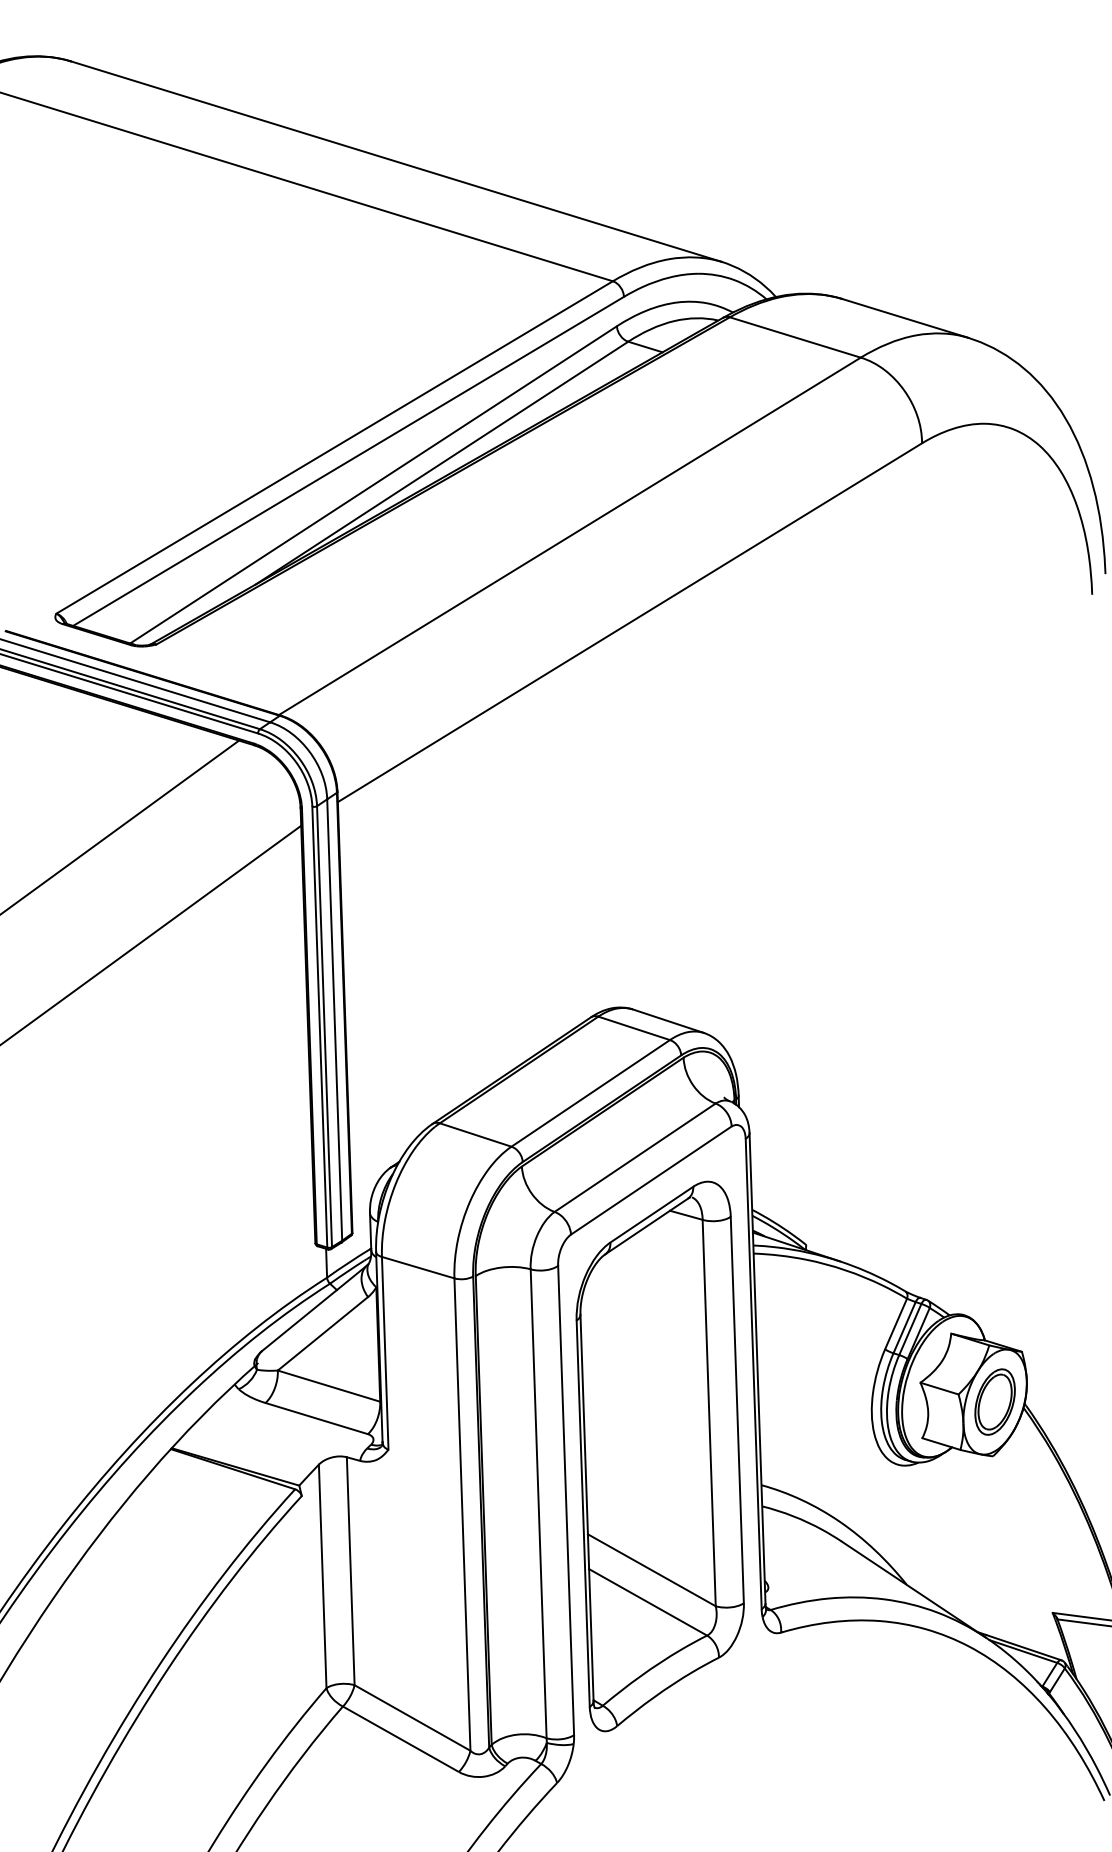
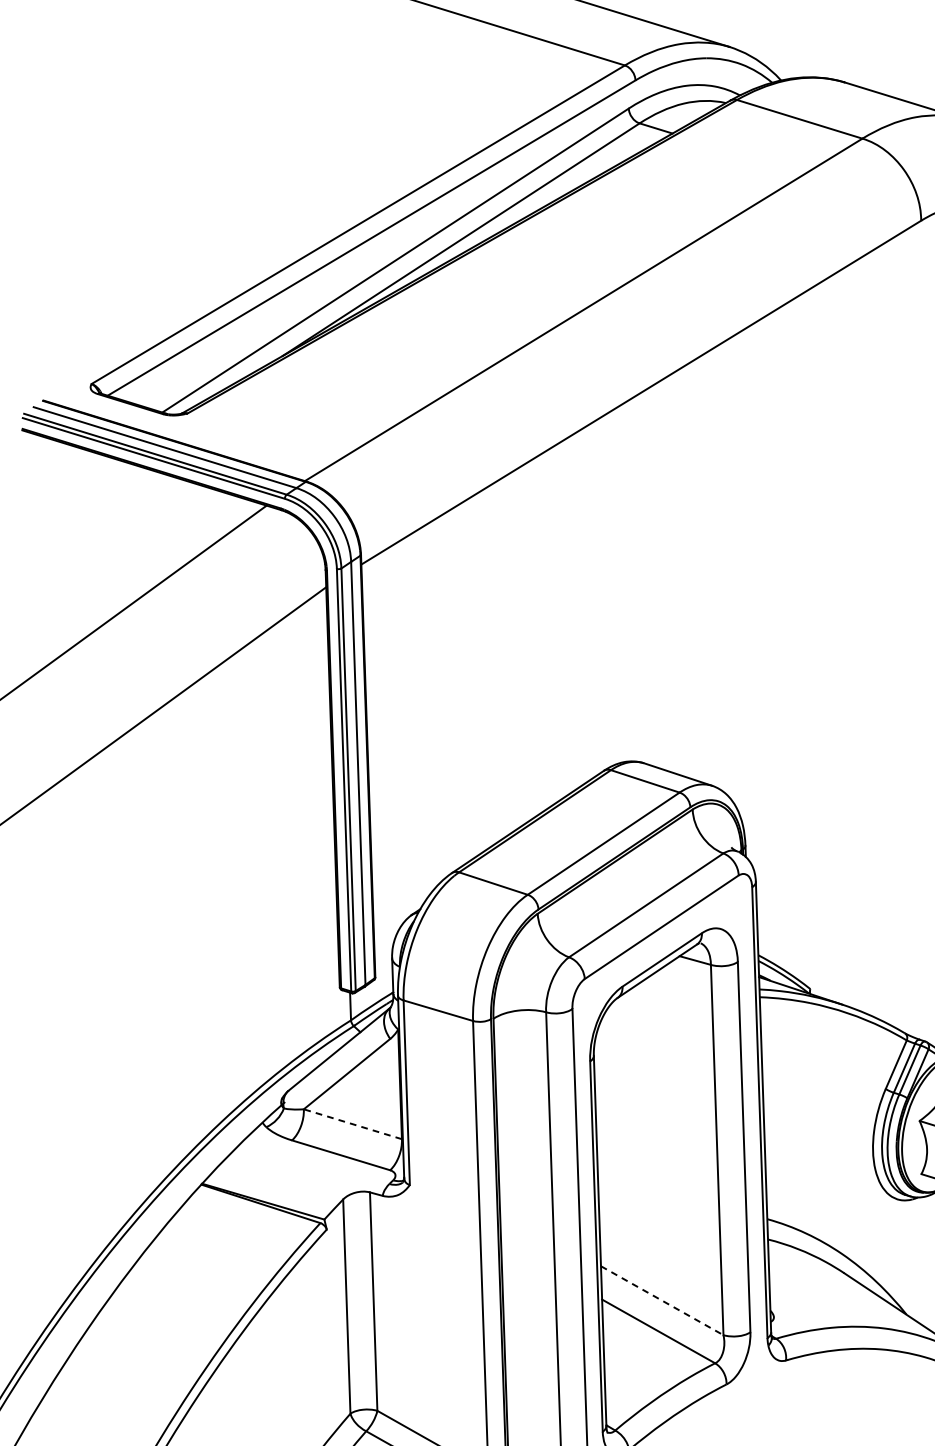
line: (329, 1386) -> (353, 1124), solid -> dashed
line: (652, 1570) -> (662, 1300), solid -> dashed

